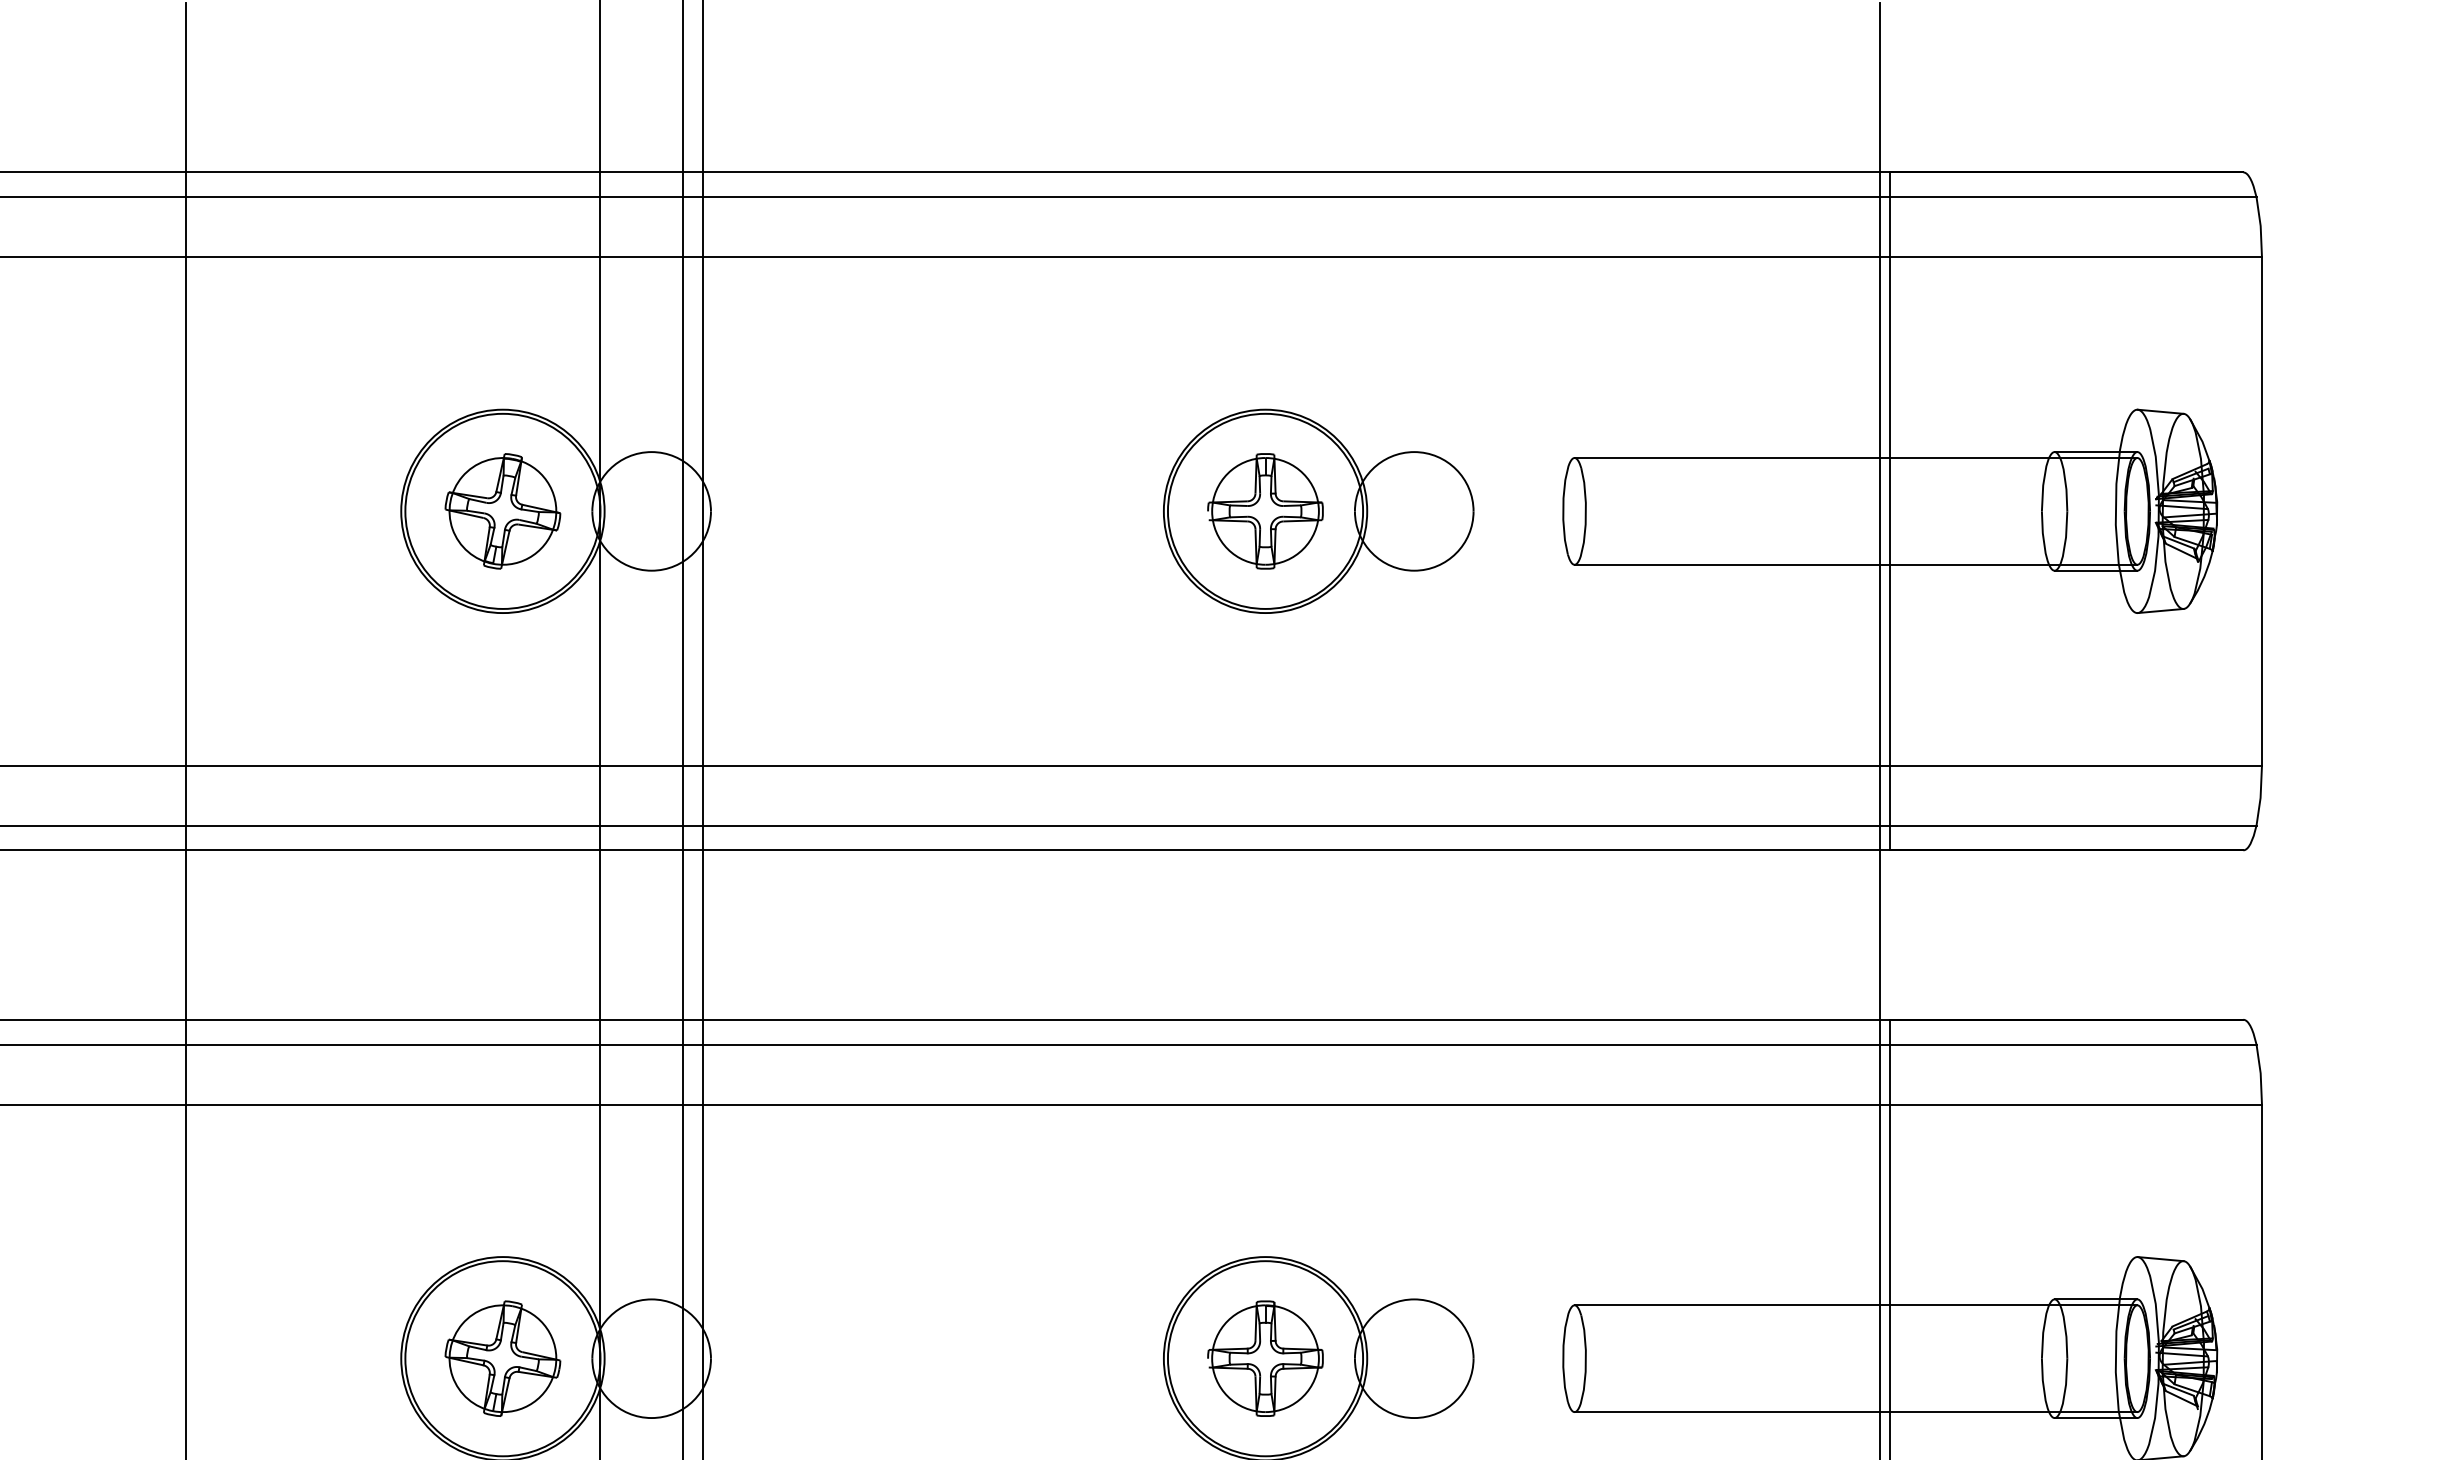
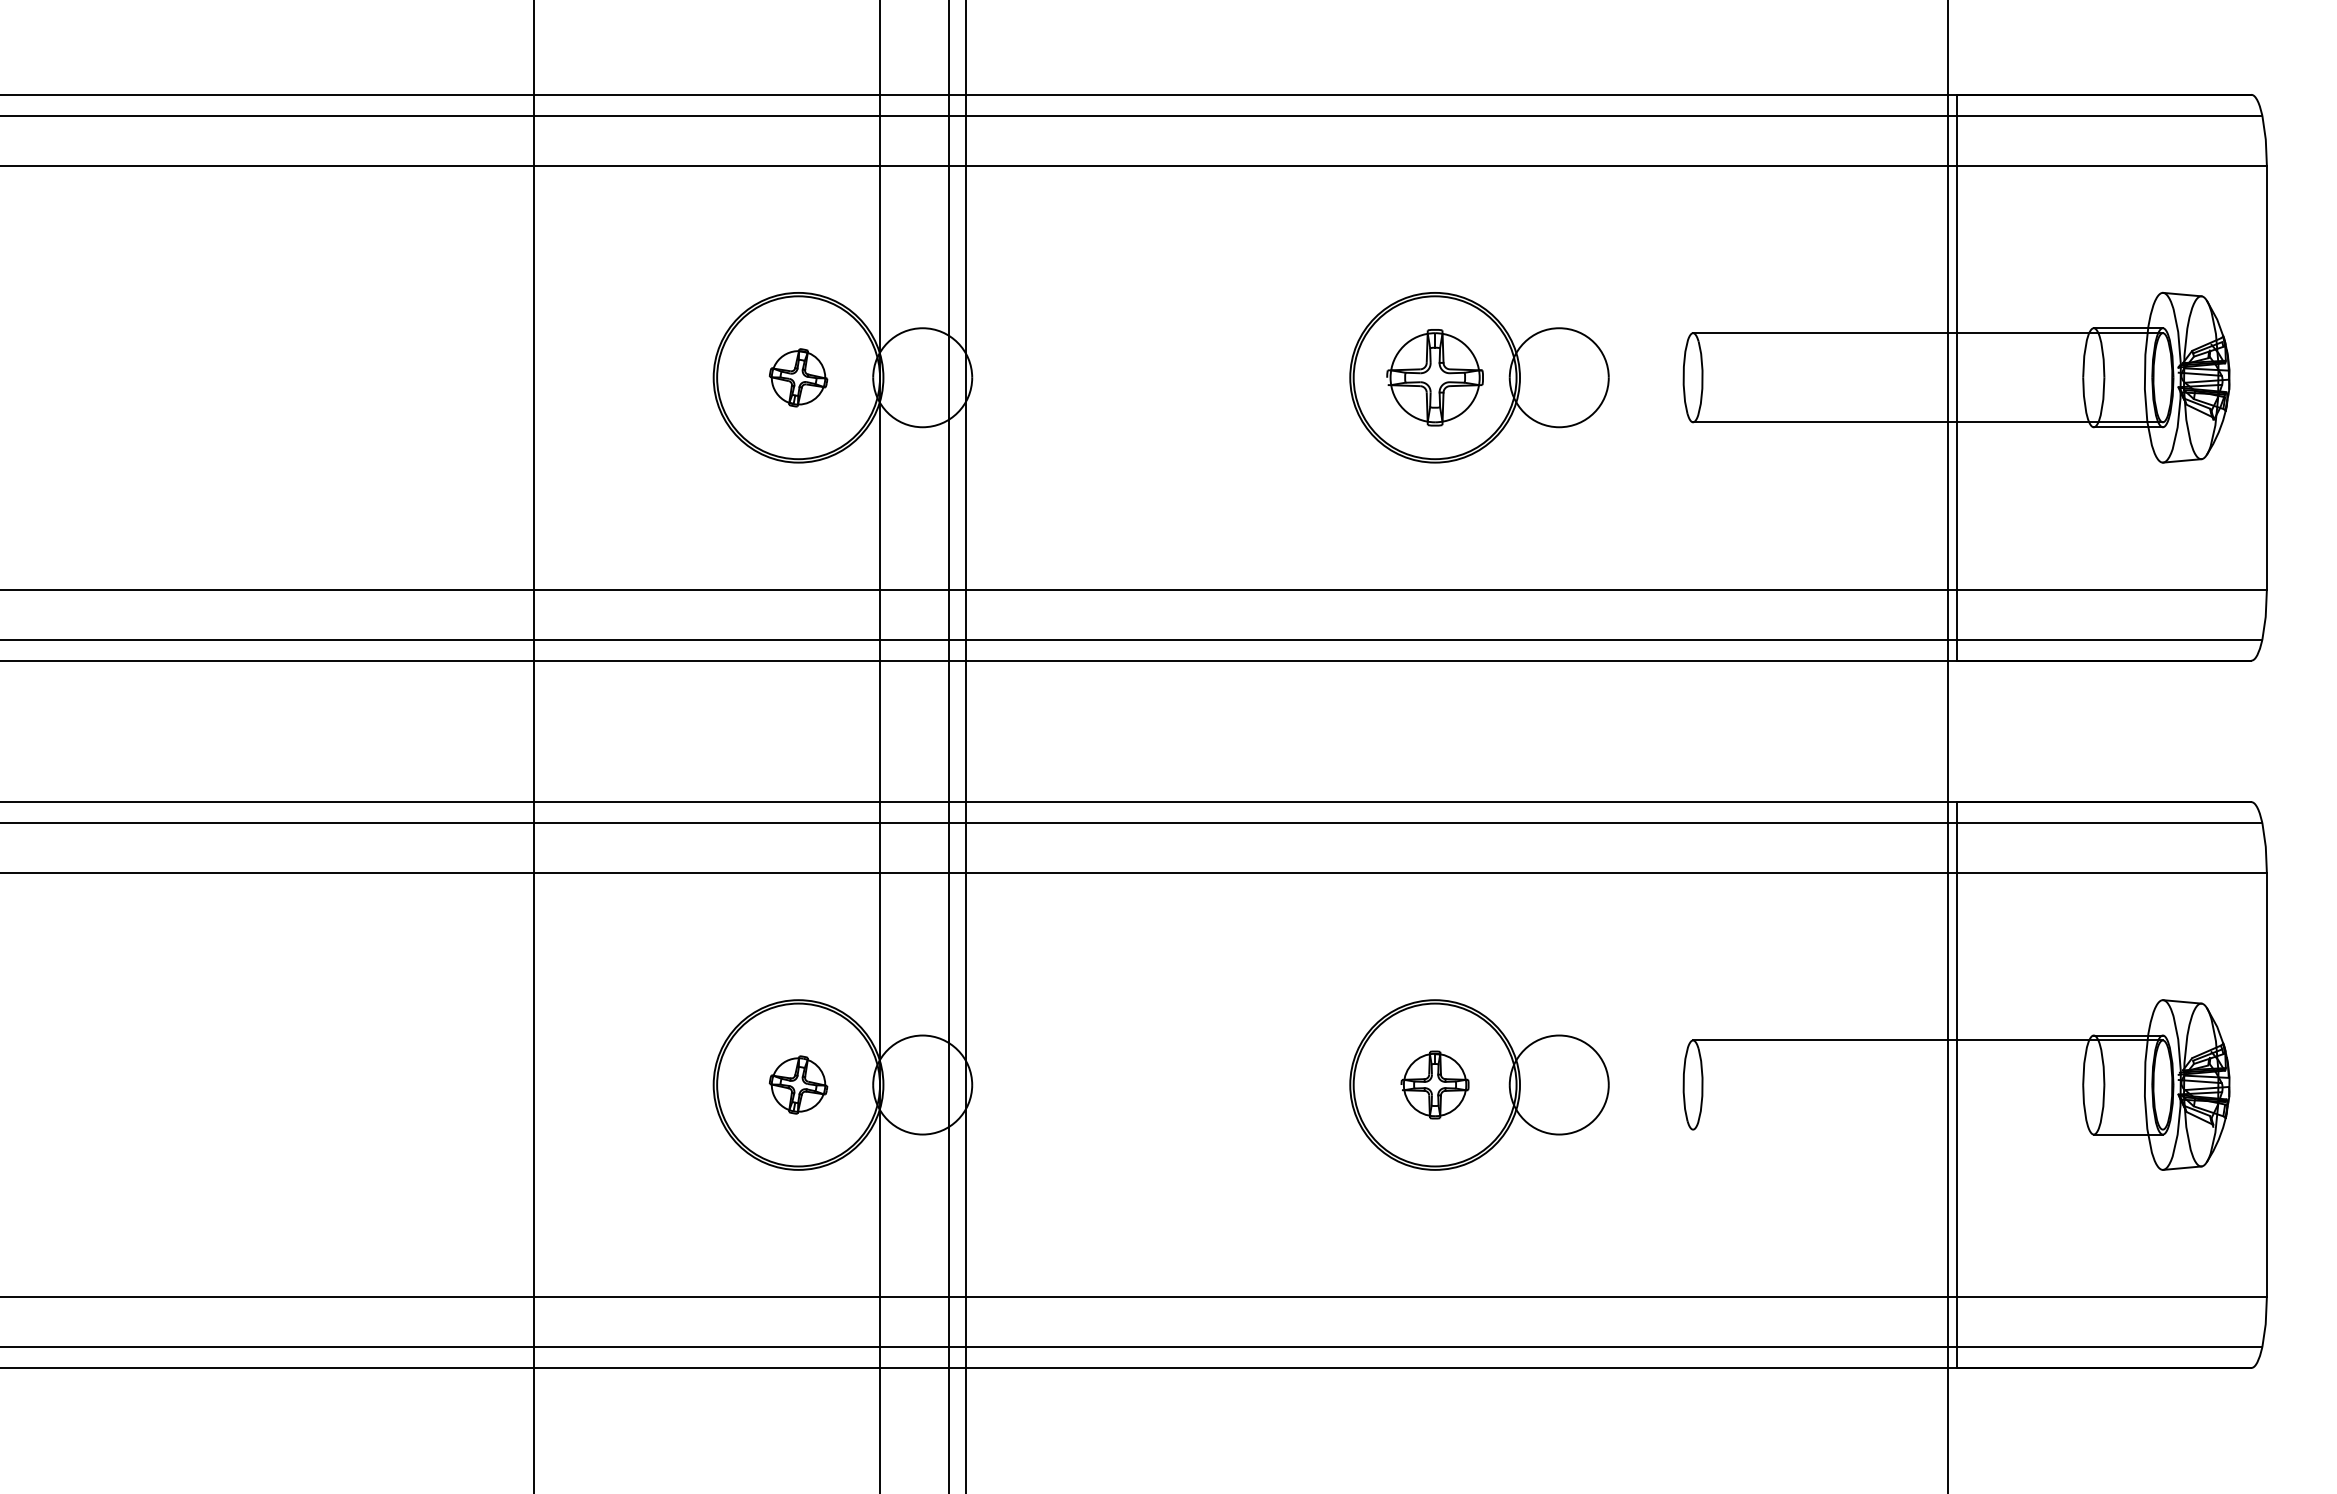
part: (502, 511) -> (798, 377), size x0.6
part: (502, 1358) -> (798, 1084), size x0.6
part: (1264, 1358) -> (1434, 1084), size x0.7
line: (1855, 1411) -> (1927, 1129), removed

